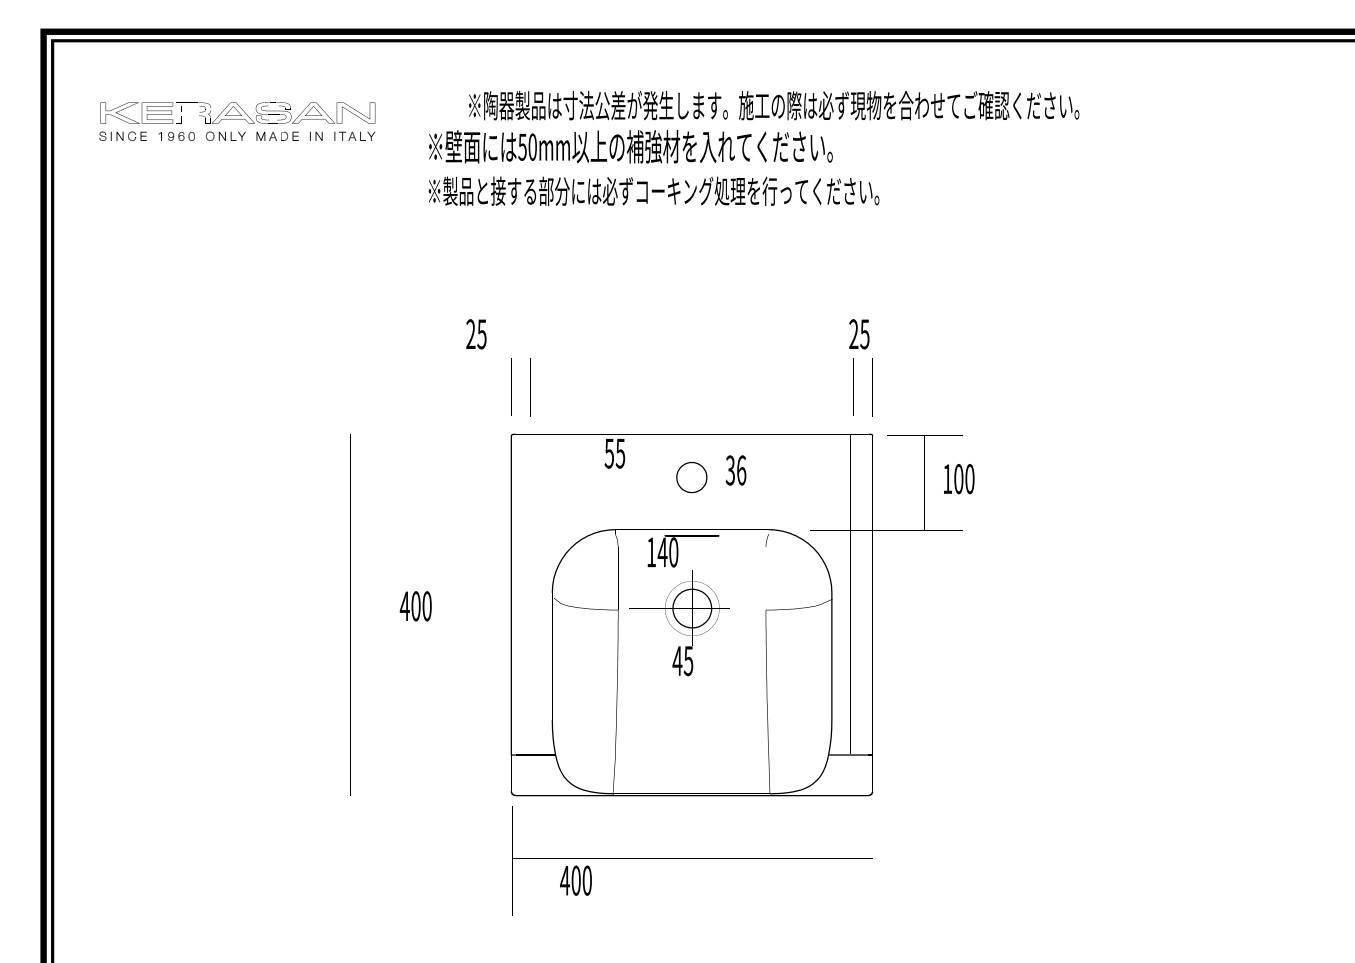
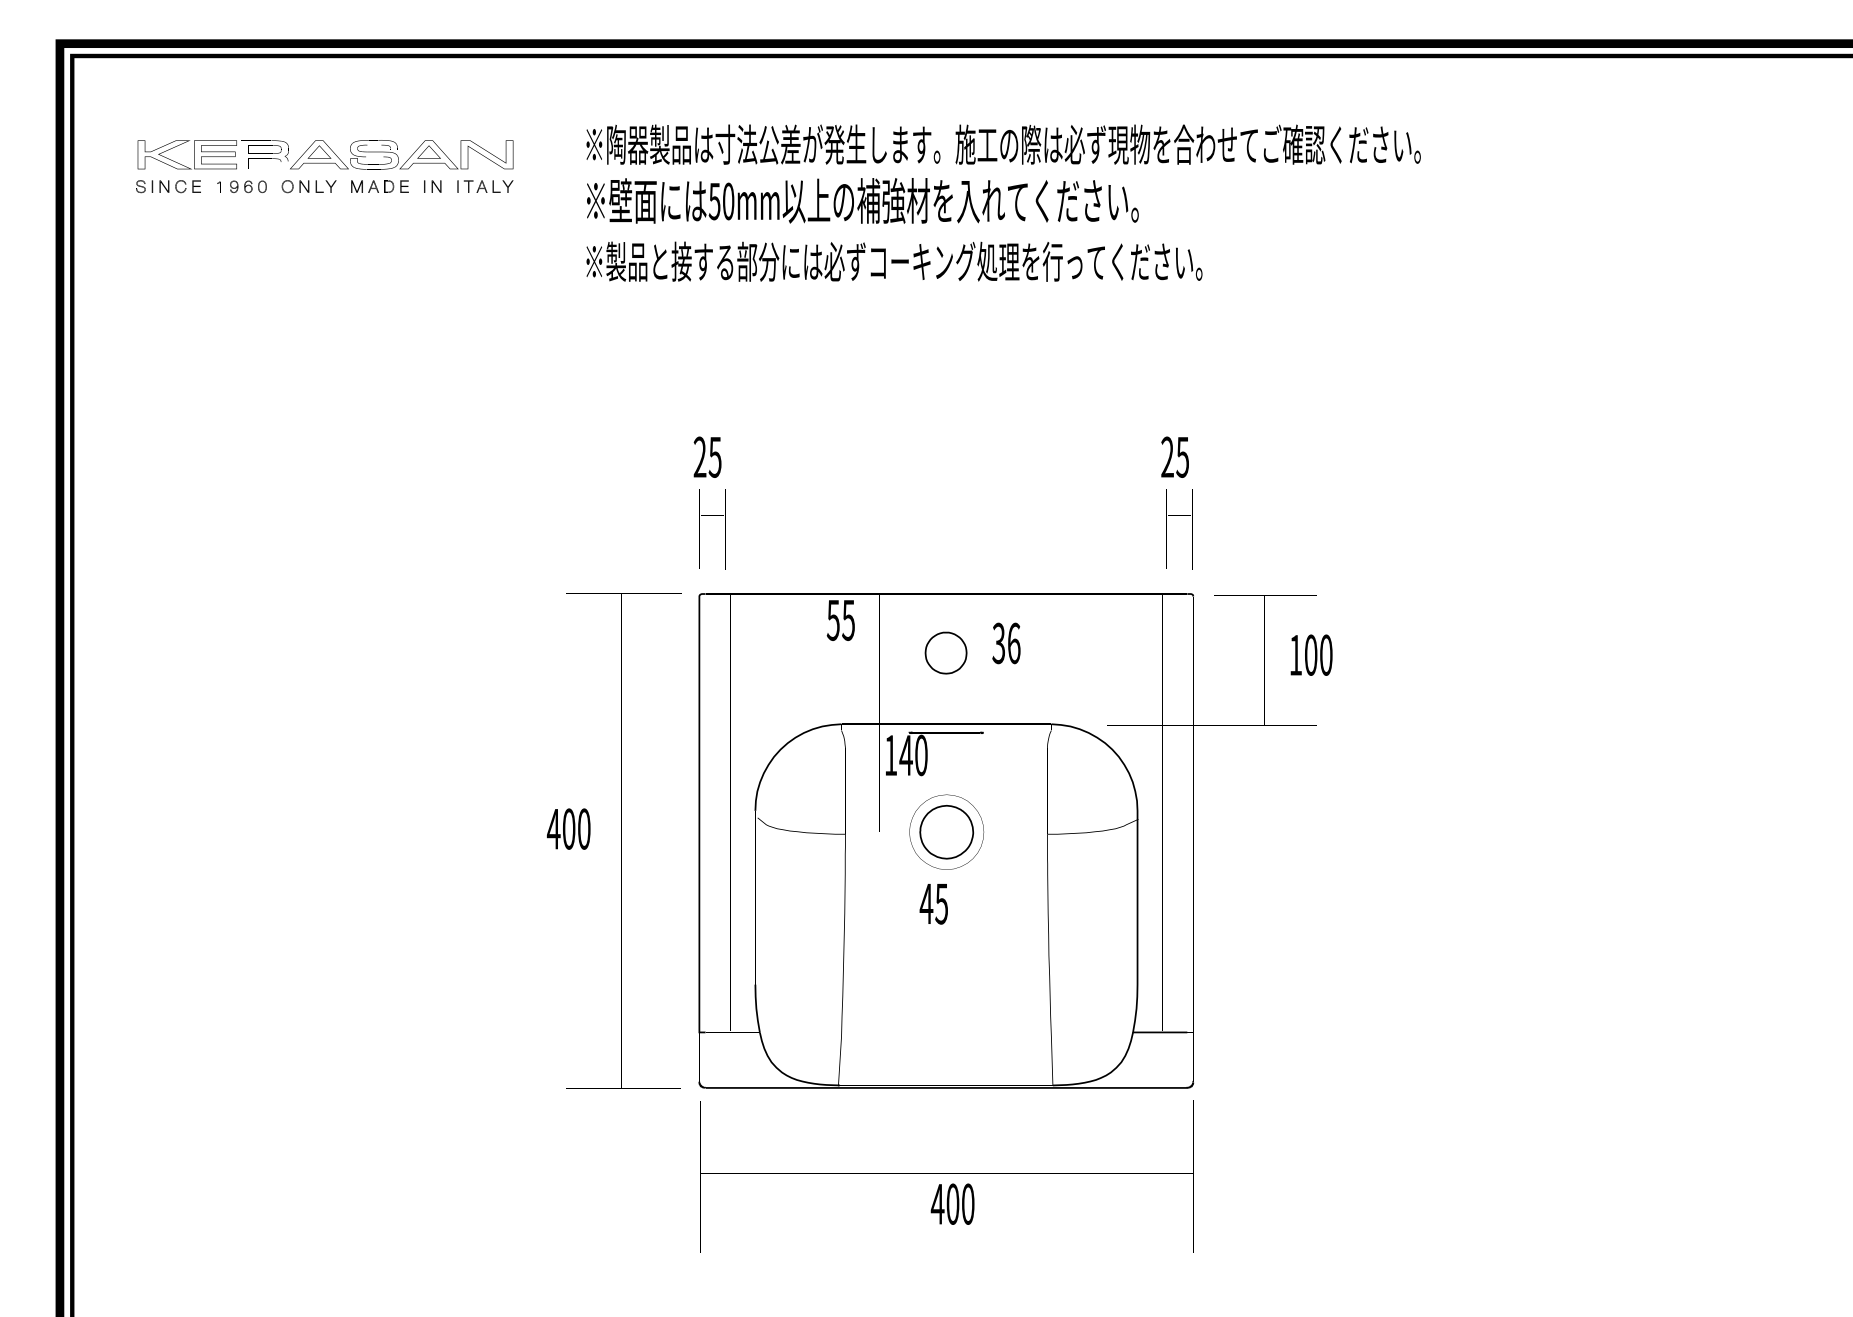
text: (774, 105) -> (1003, 144), moved
text: (476, 333) -> (707, 456), moved
part: (351, 614) -> (623, 840), moved
text: (575, 880) -> (952, 1203), moved

